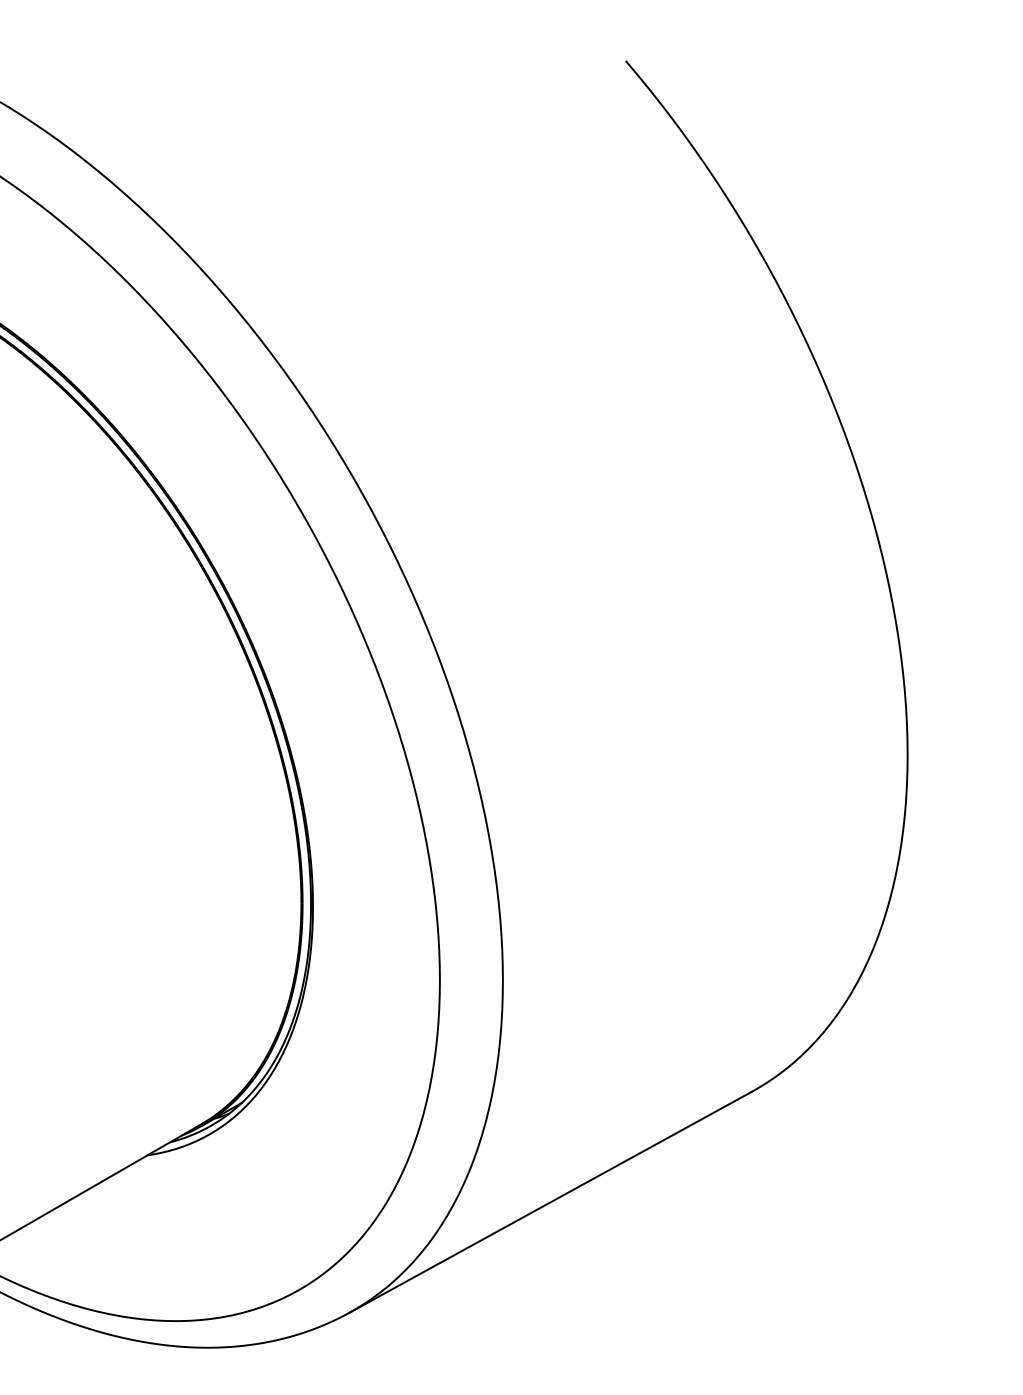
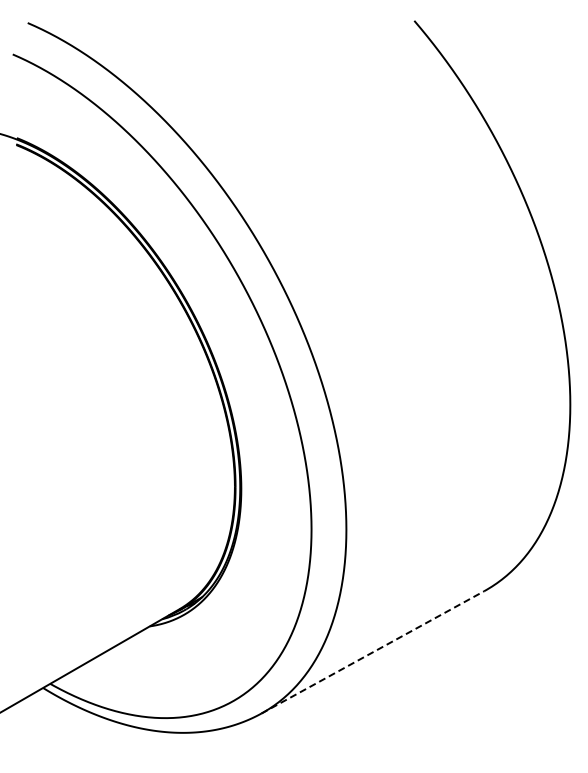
line: (551, 1202) -> (373, 652), solid -> dashed

